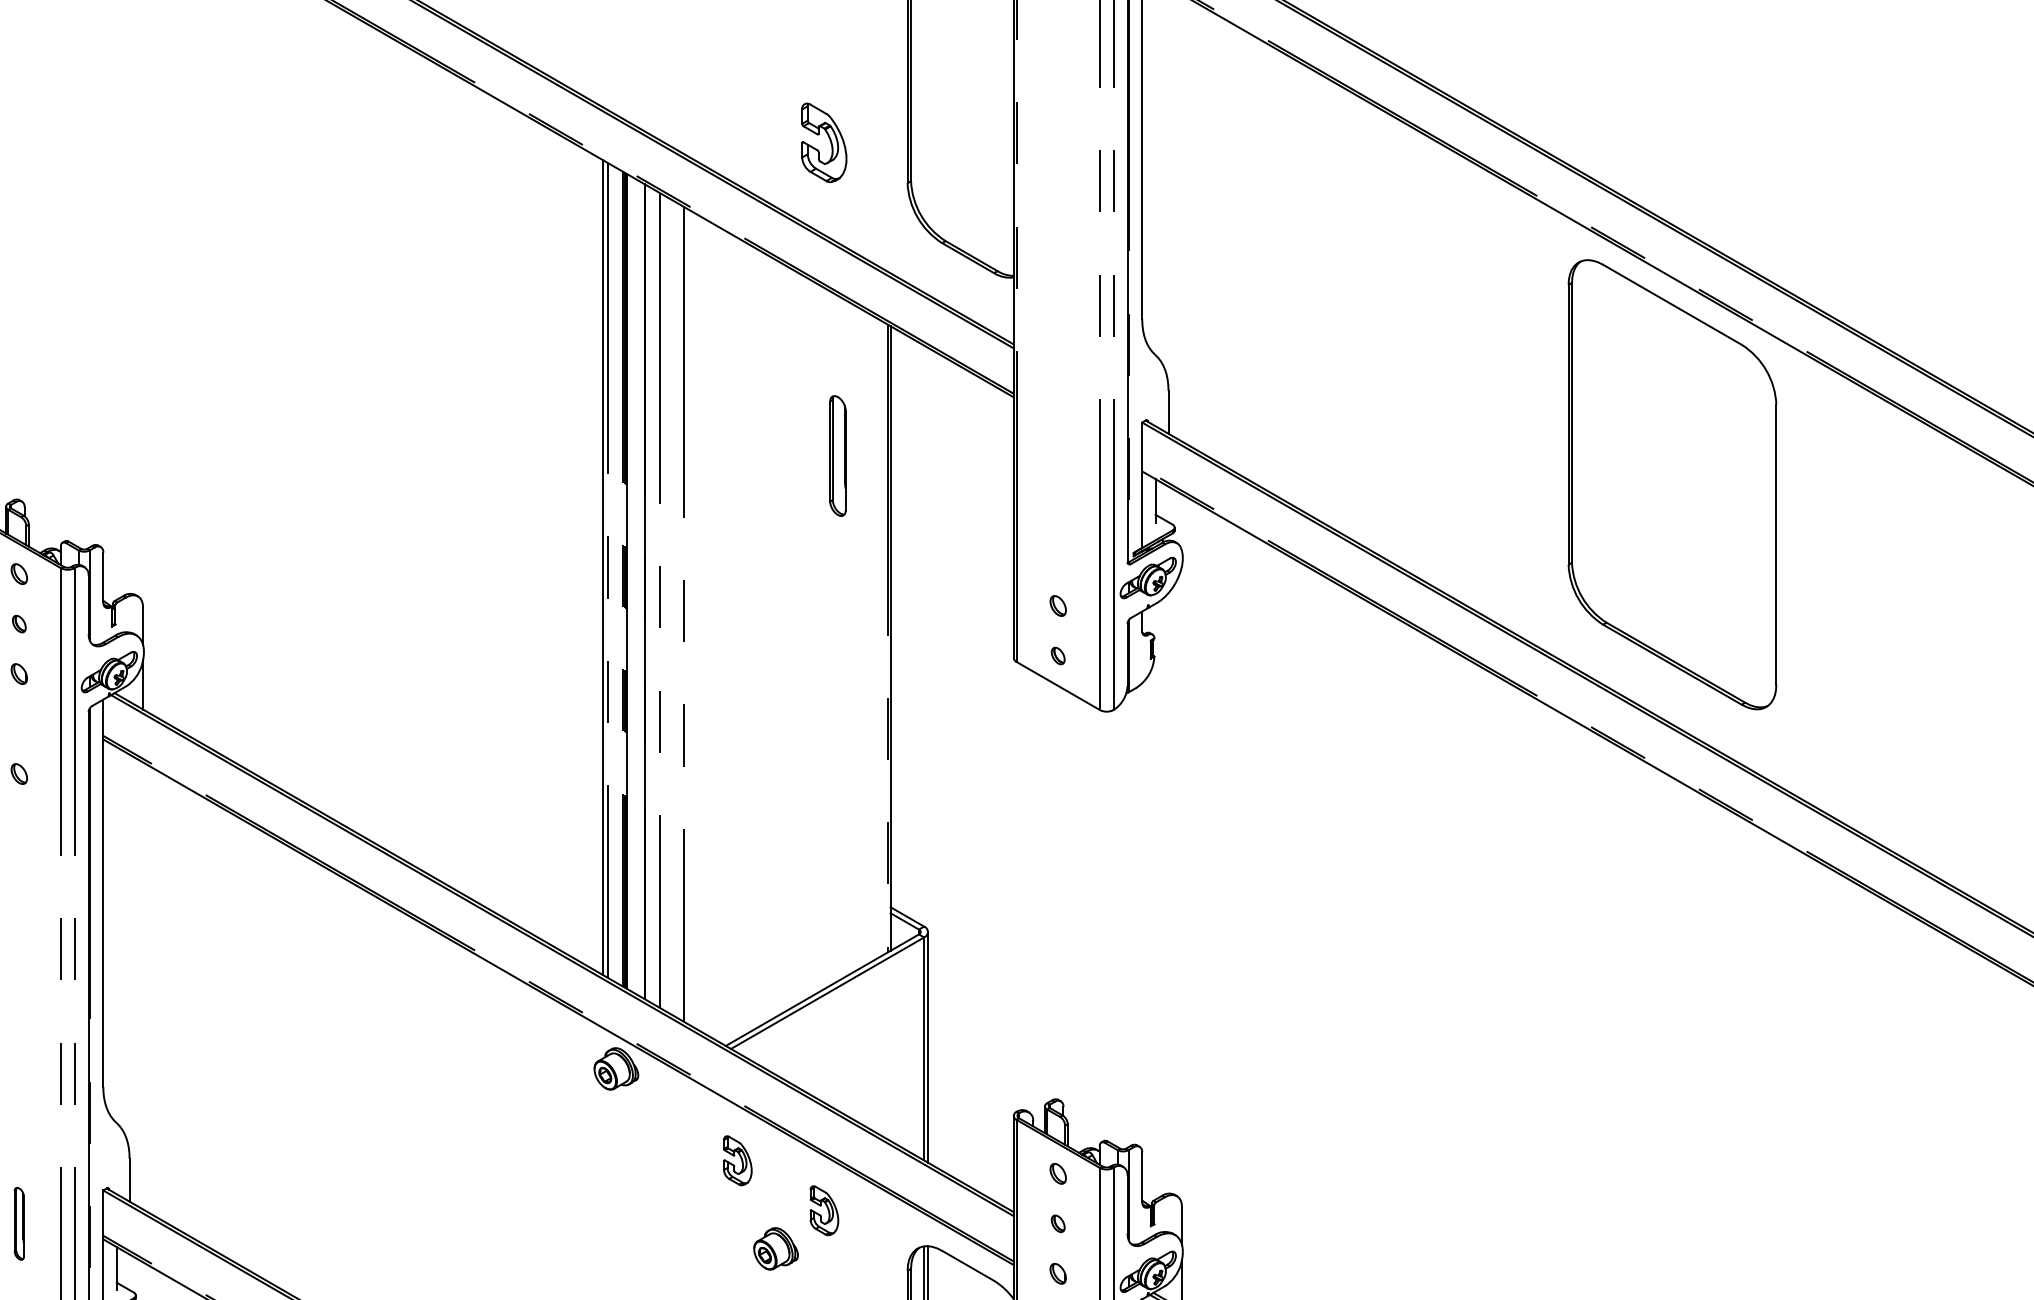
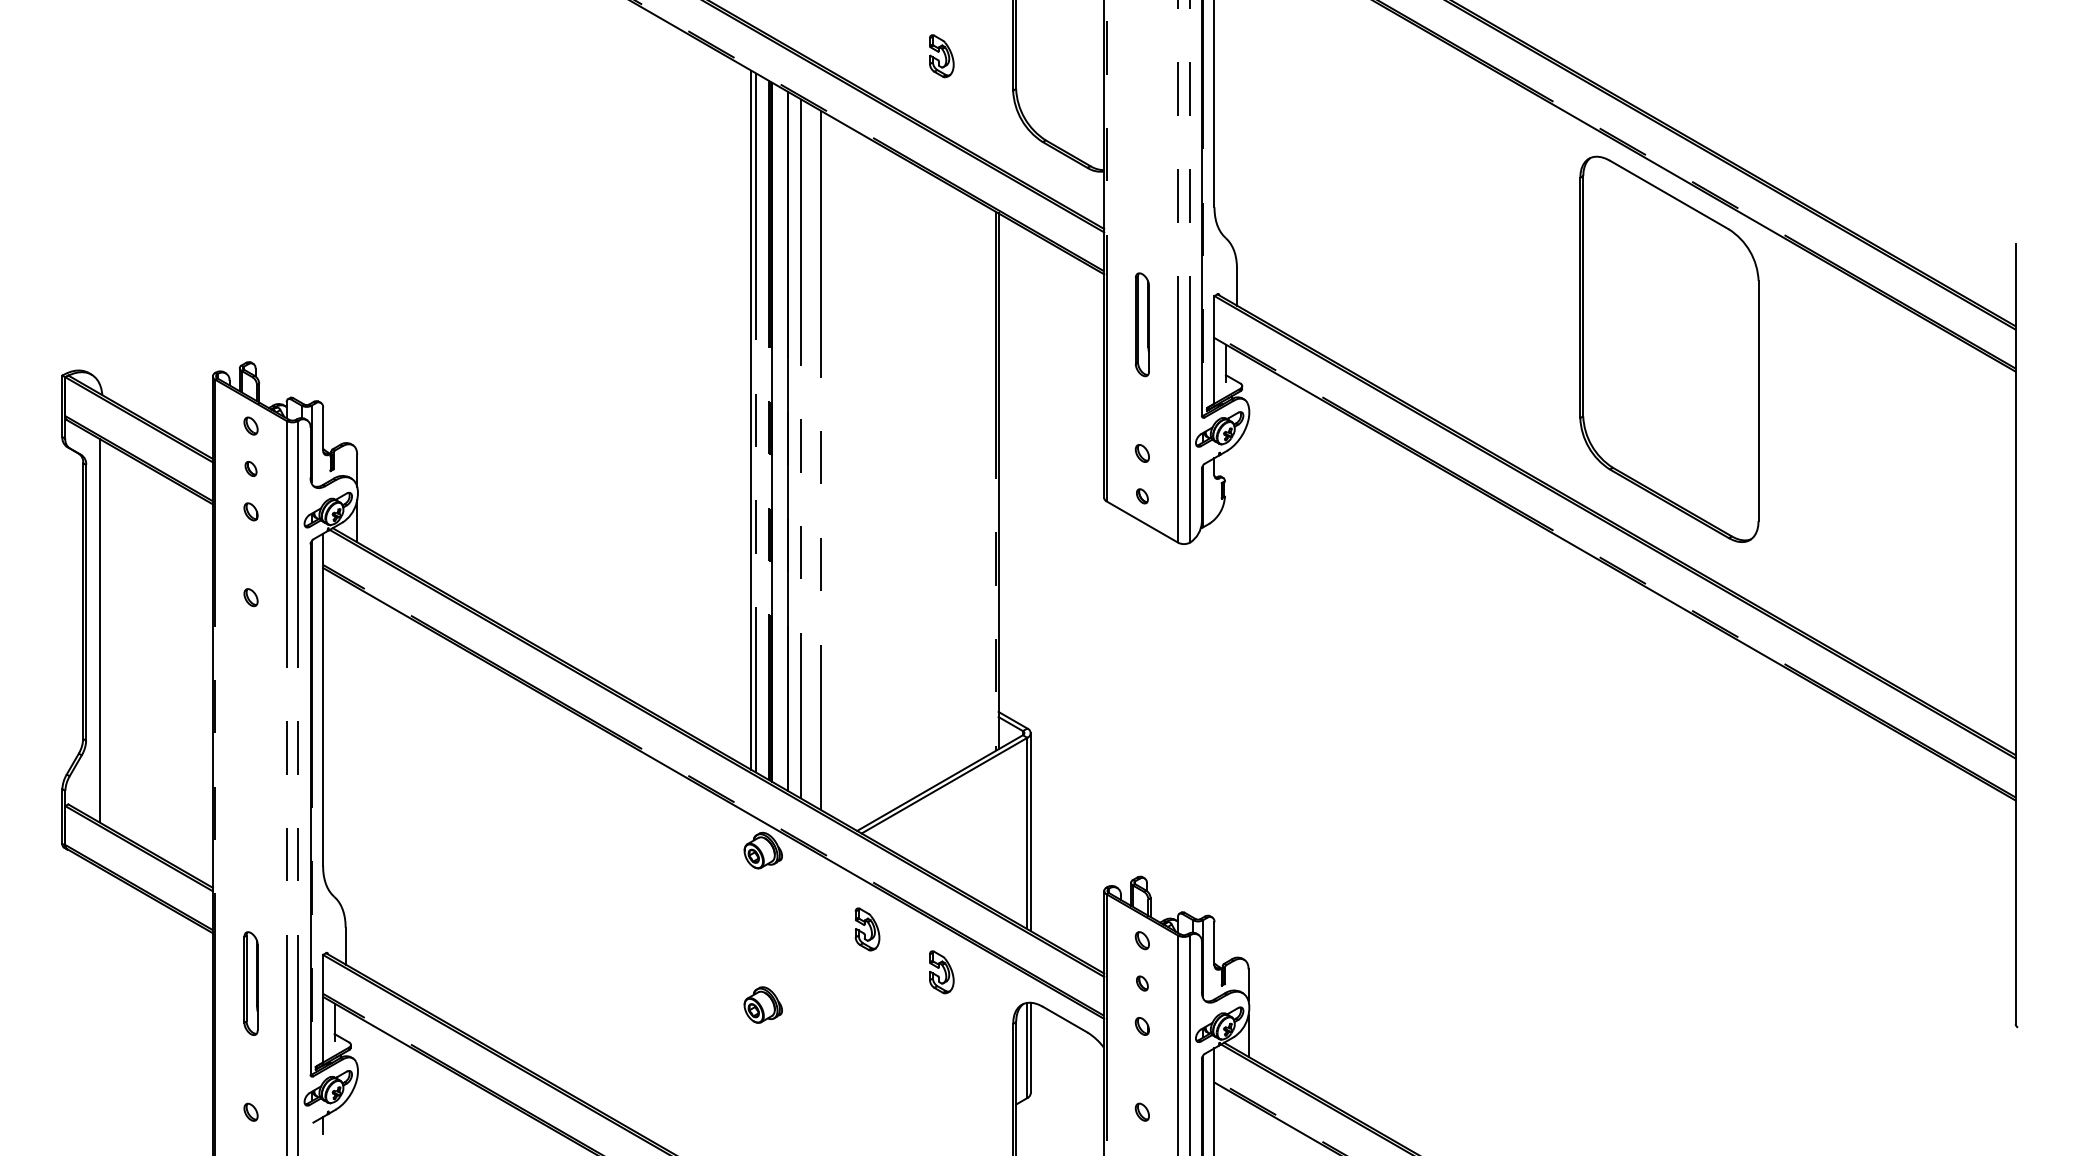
part: (824, 143) -> (941, 56), size x0.62
part: (836, 455) -> (1141, 324), moved
part: (18, 1223) -> (250, 983), size x1.67
part: (775, 1248) -> (762, 1004), moved

